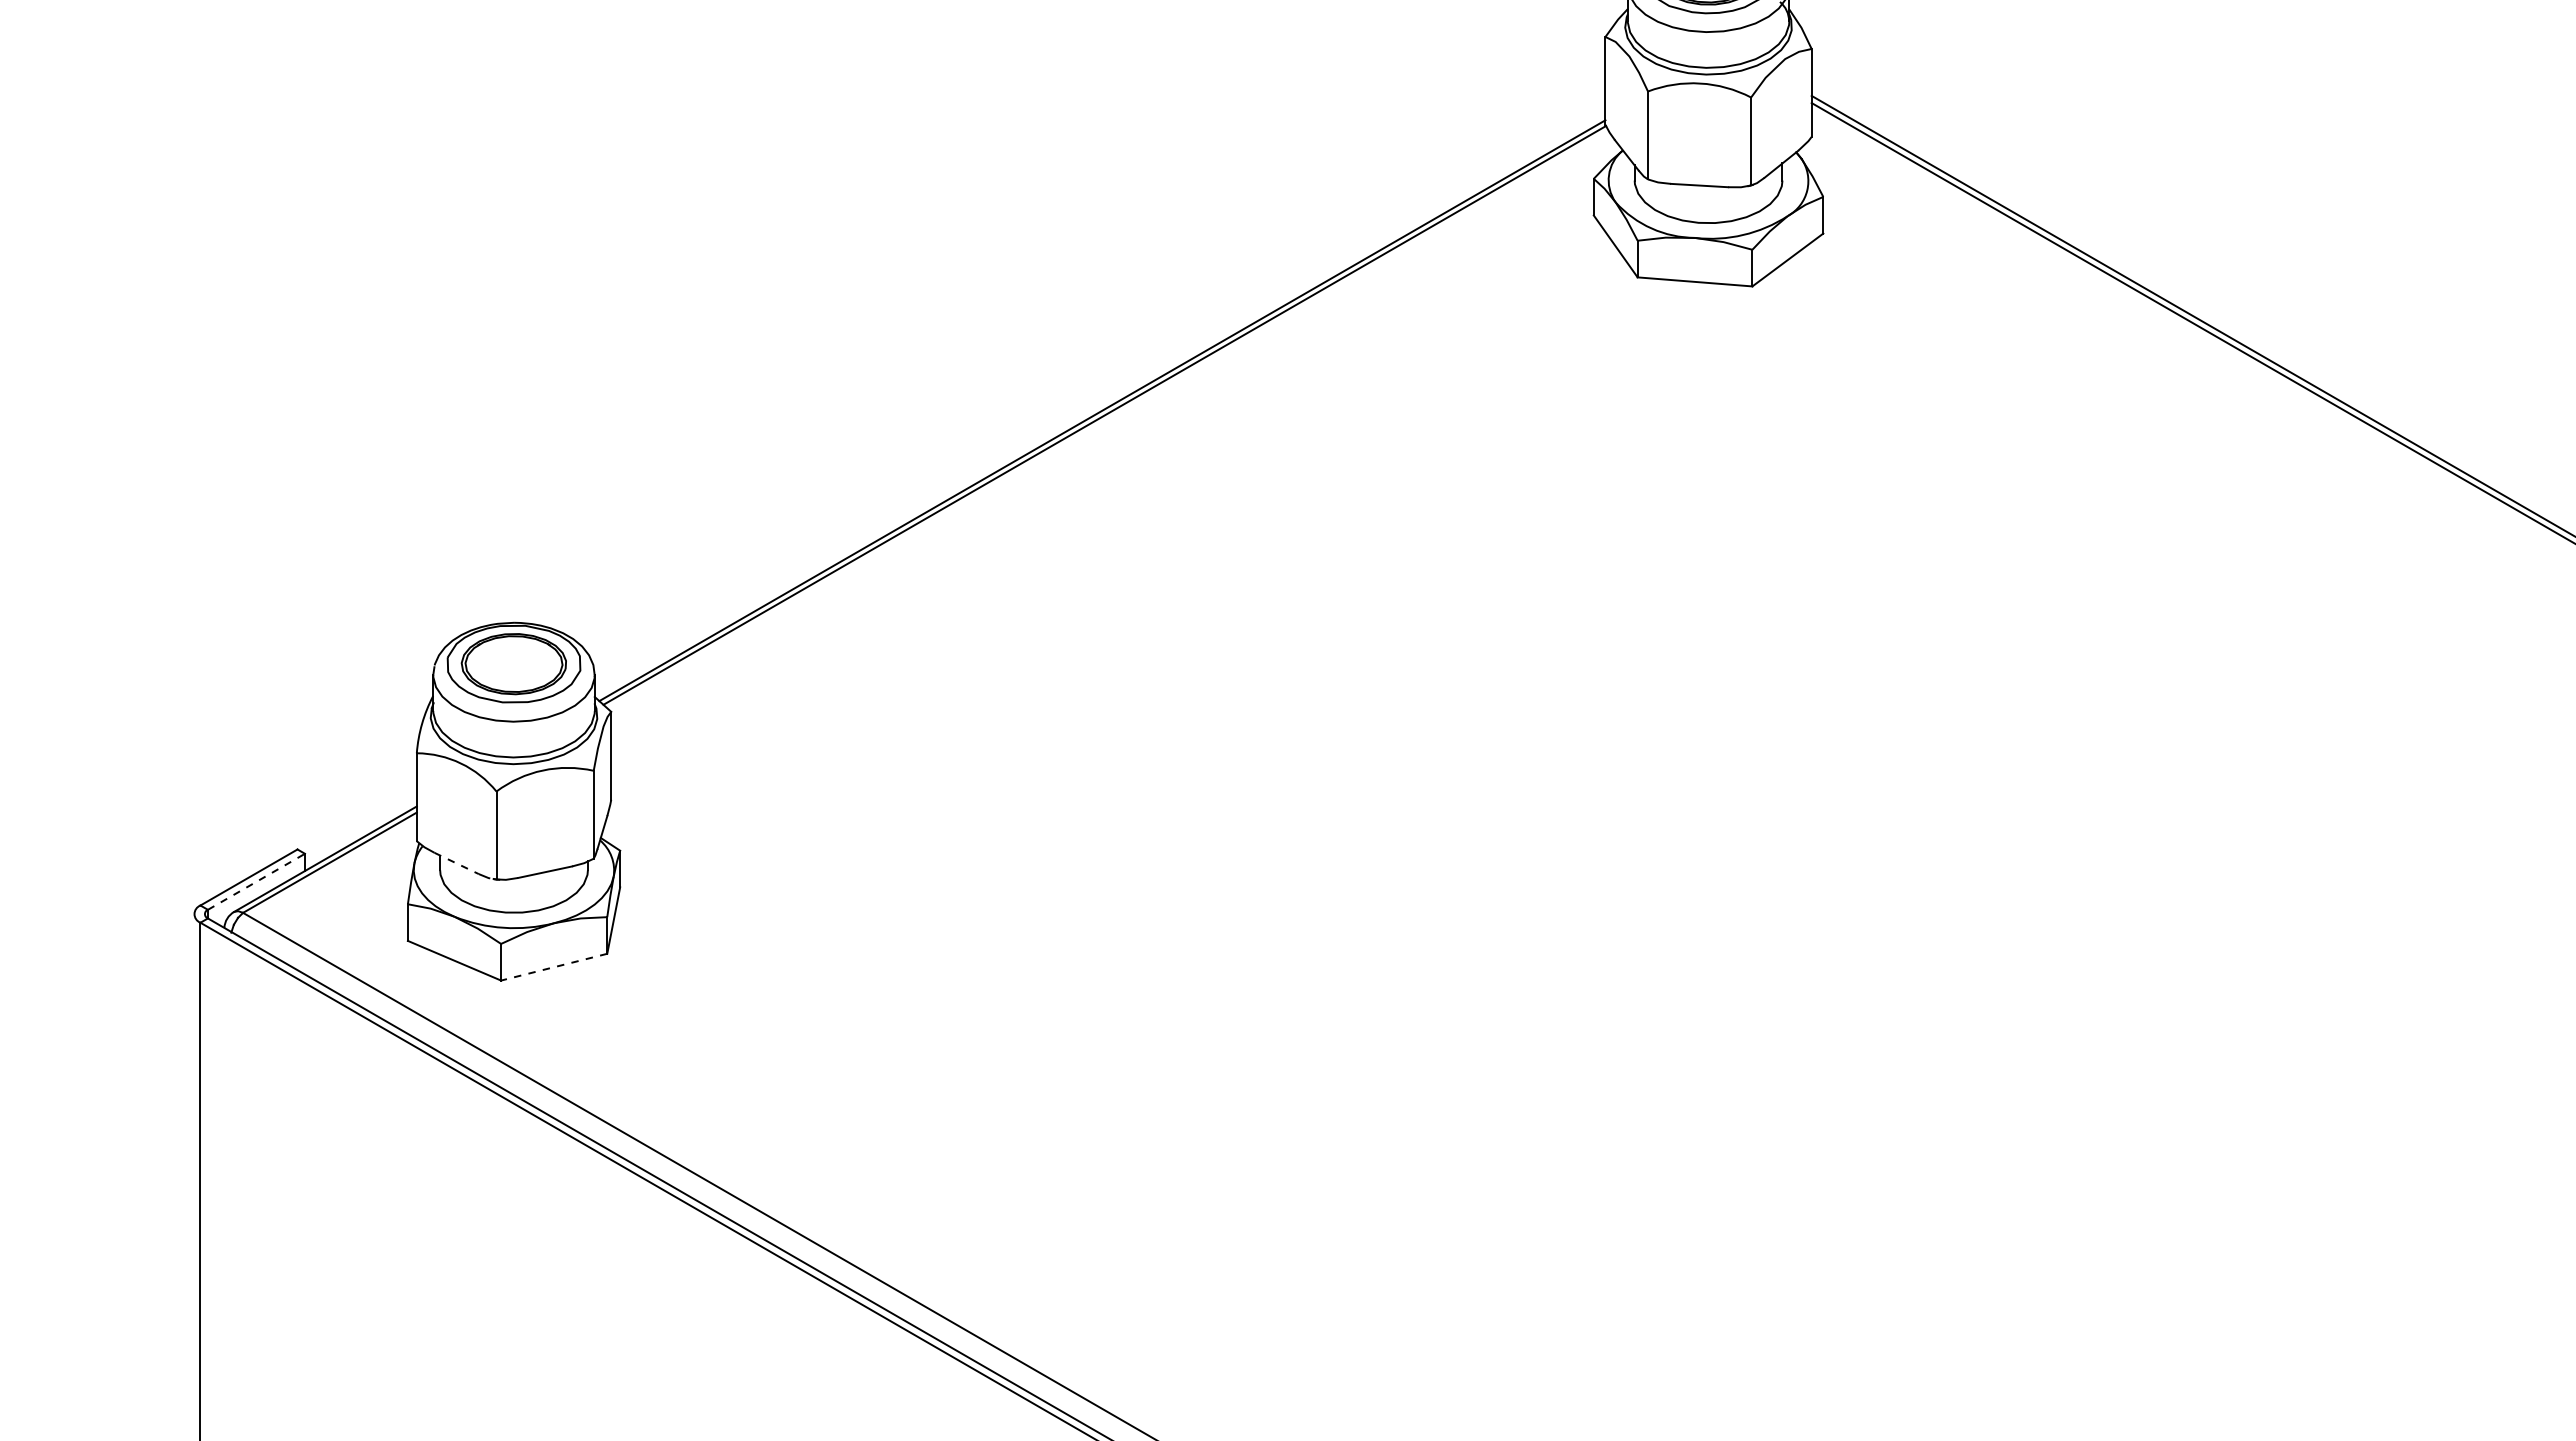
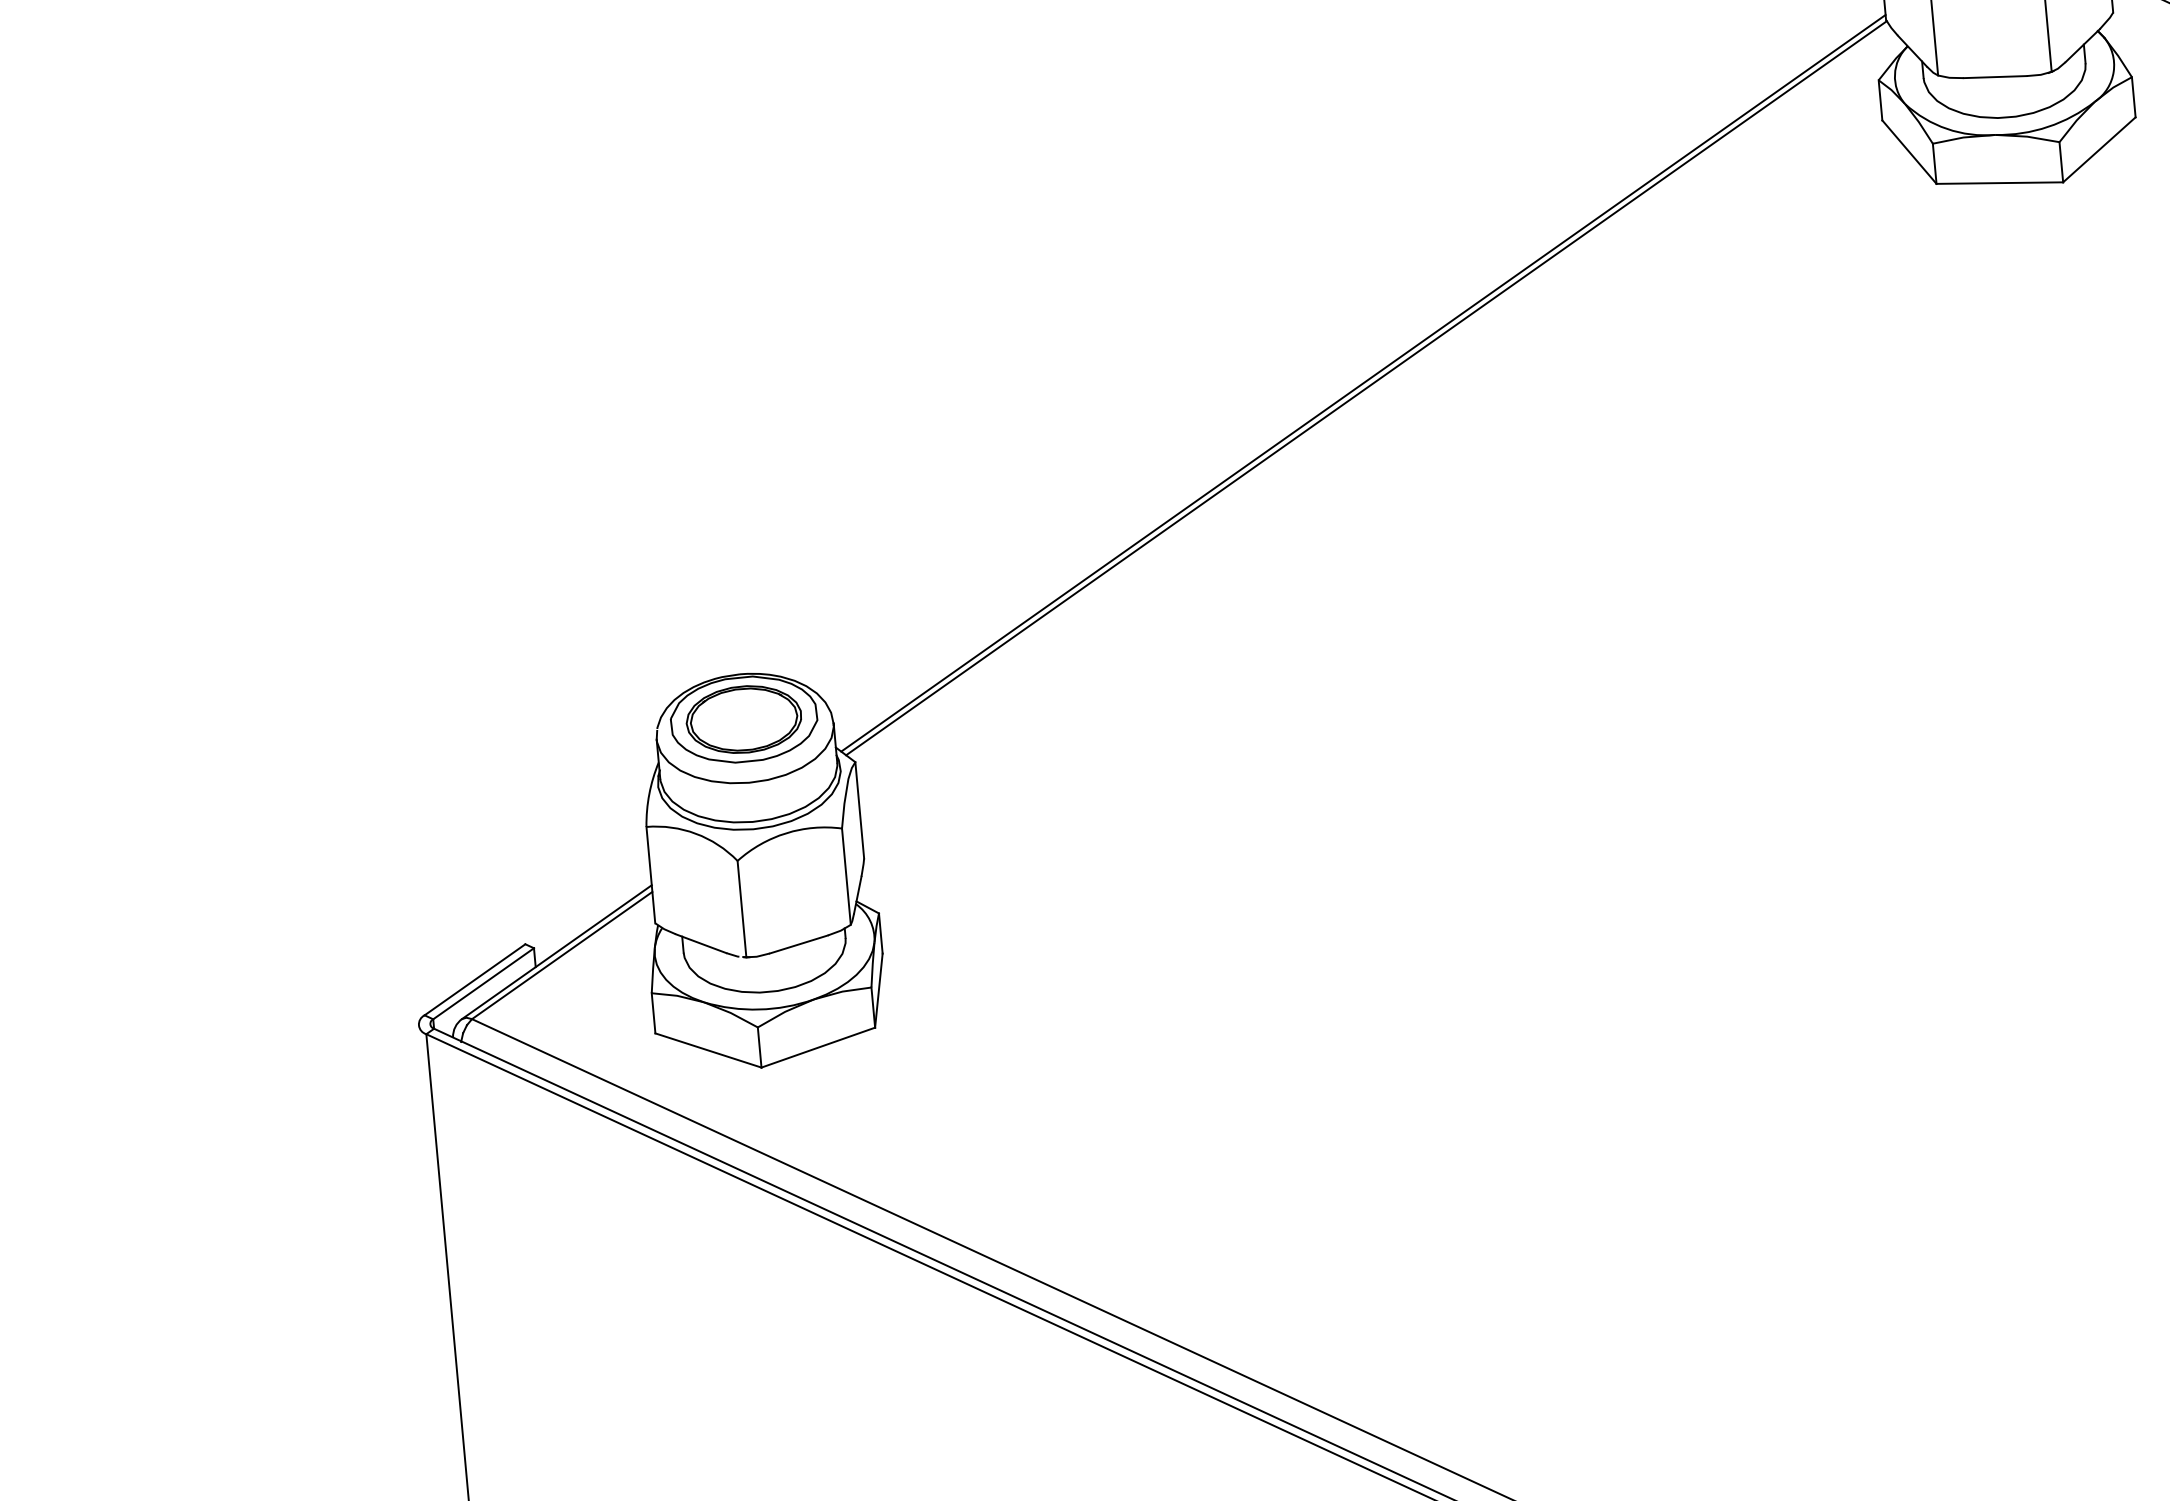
line: (456, 863) -> (700, 943), dashed -> solid
line: (256, 881) -> (483, 983), dashed -> solid
line: (554, 967) -> (818, 1047), dashed -> solid

